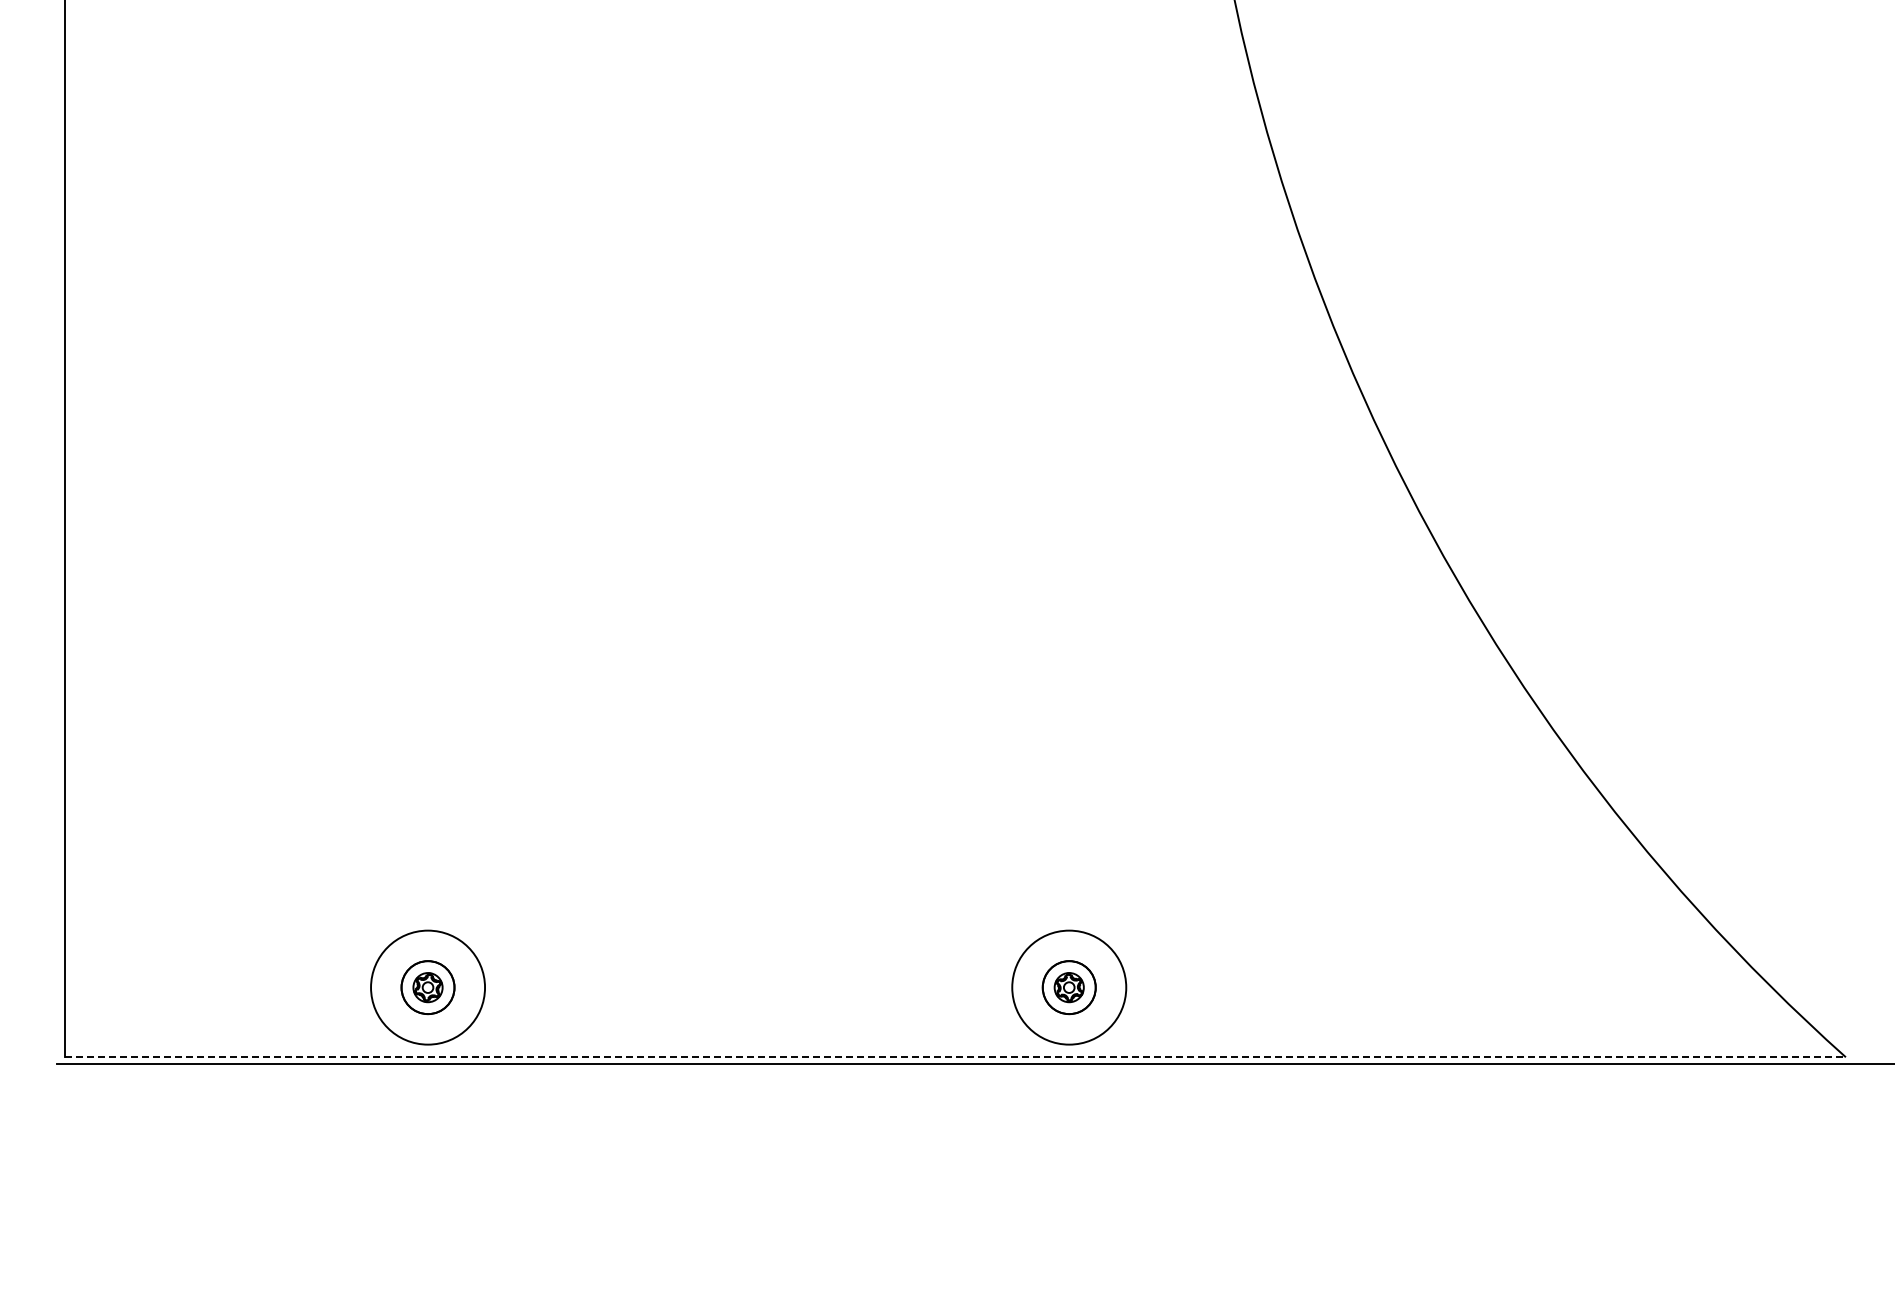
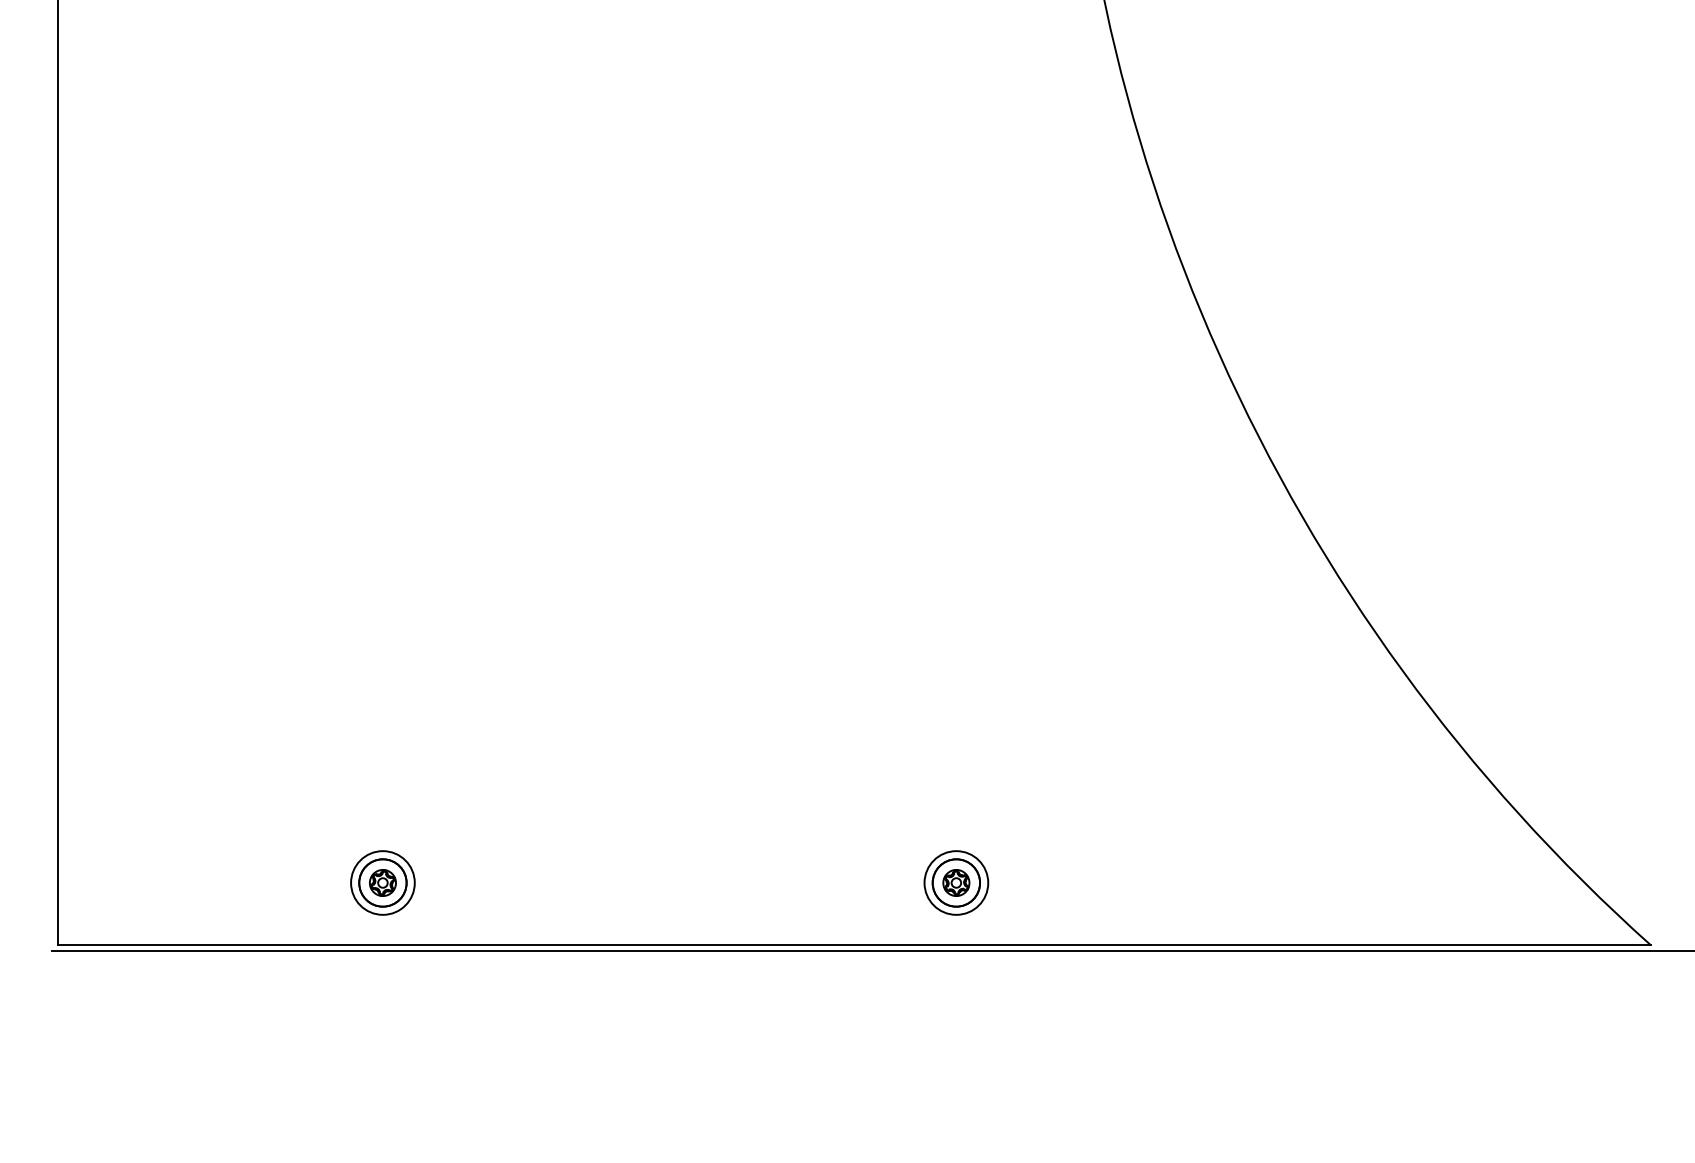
circle: (427, 987) -> (382, 882), size x0.62
circle: (1068, 987) -> (955, 882), size x0.62
line: (955, 1057) -> (854, 945), dashed -> solid

